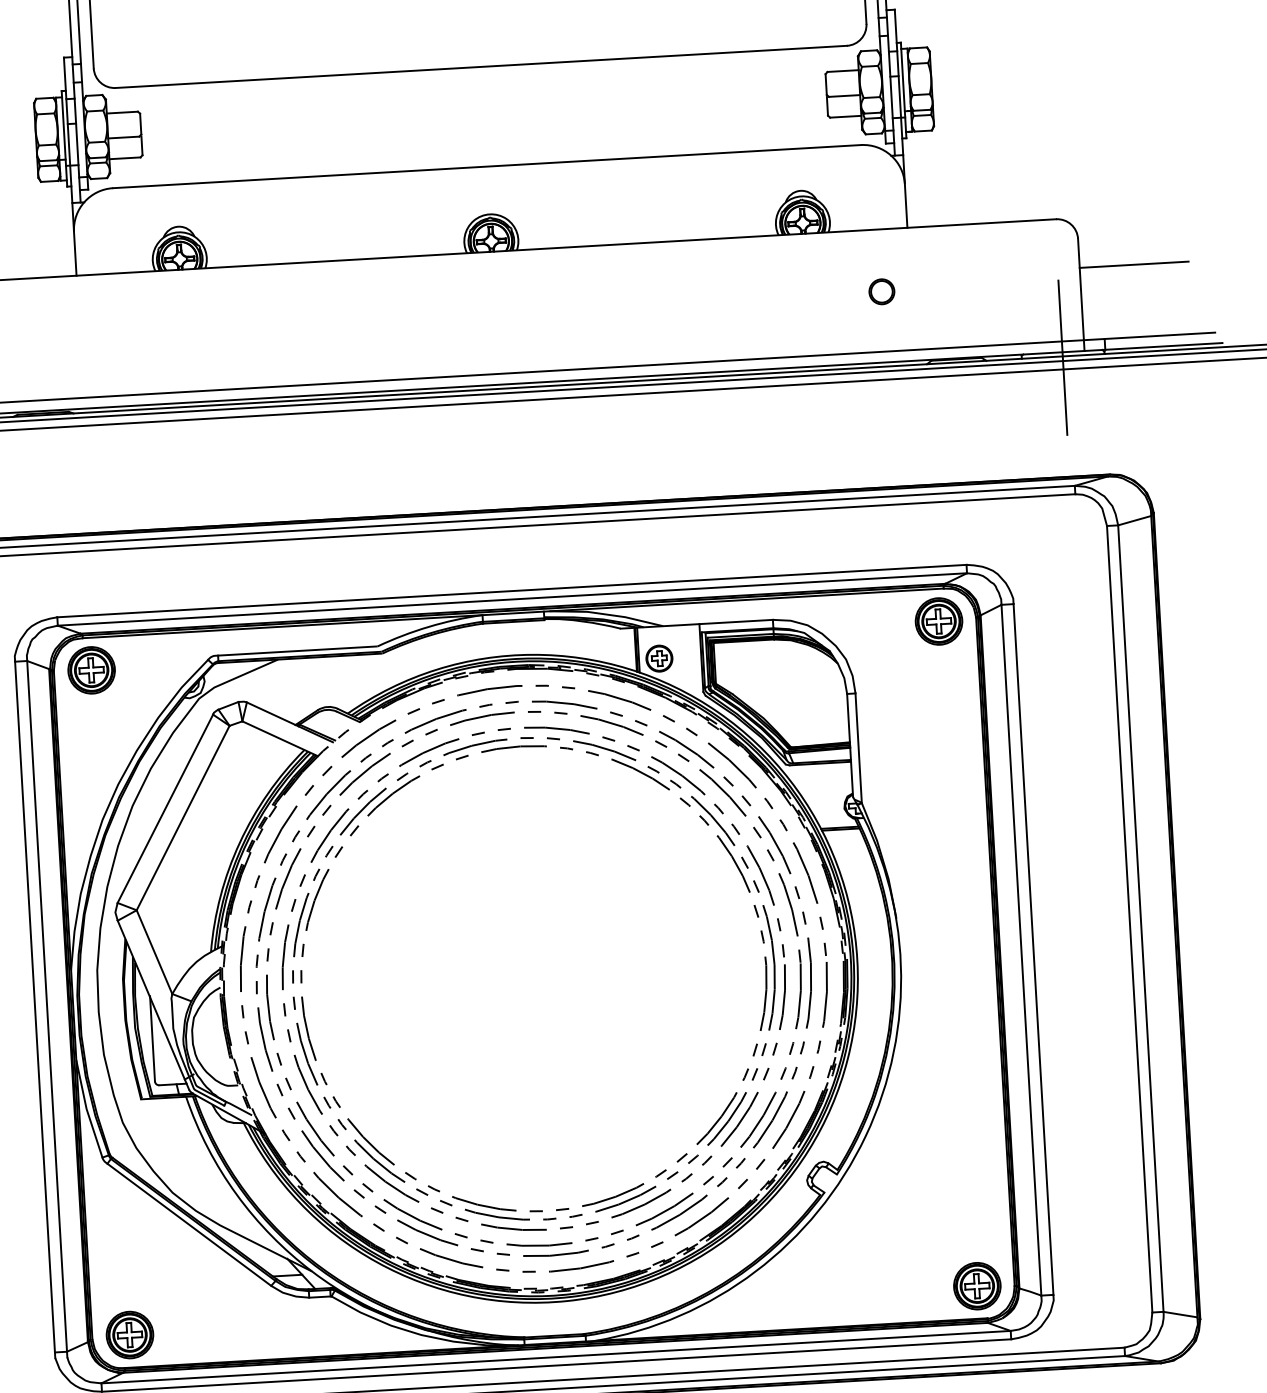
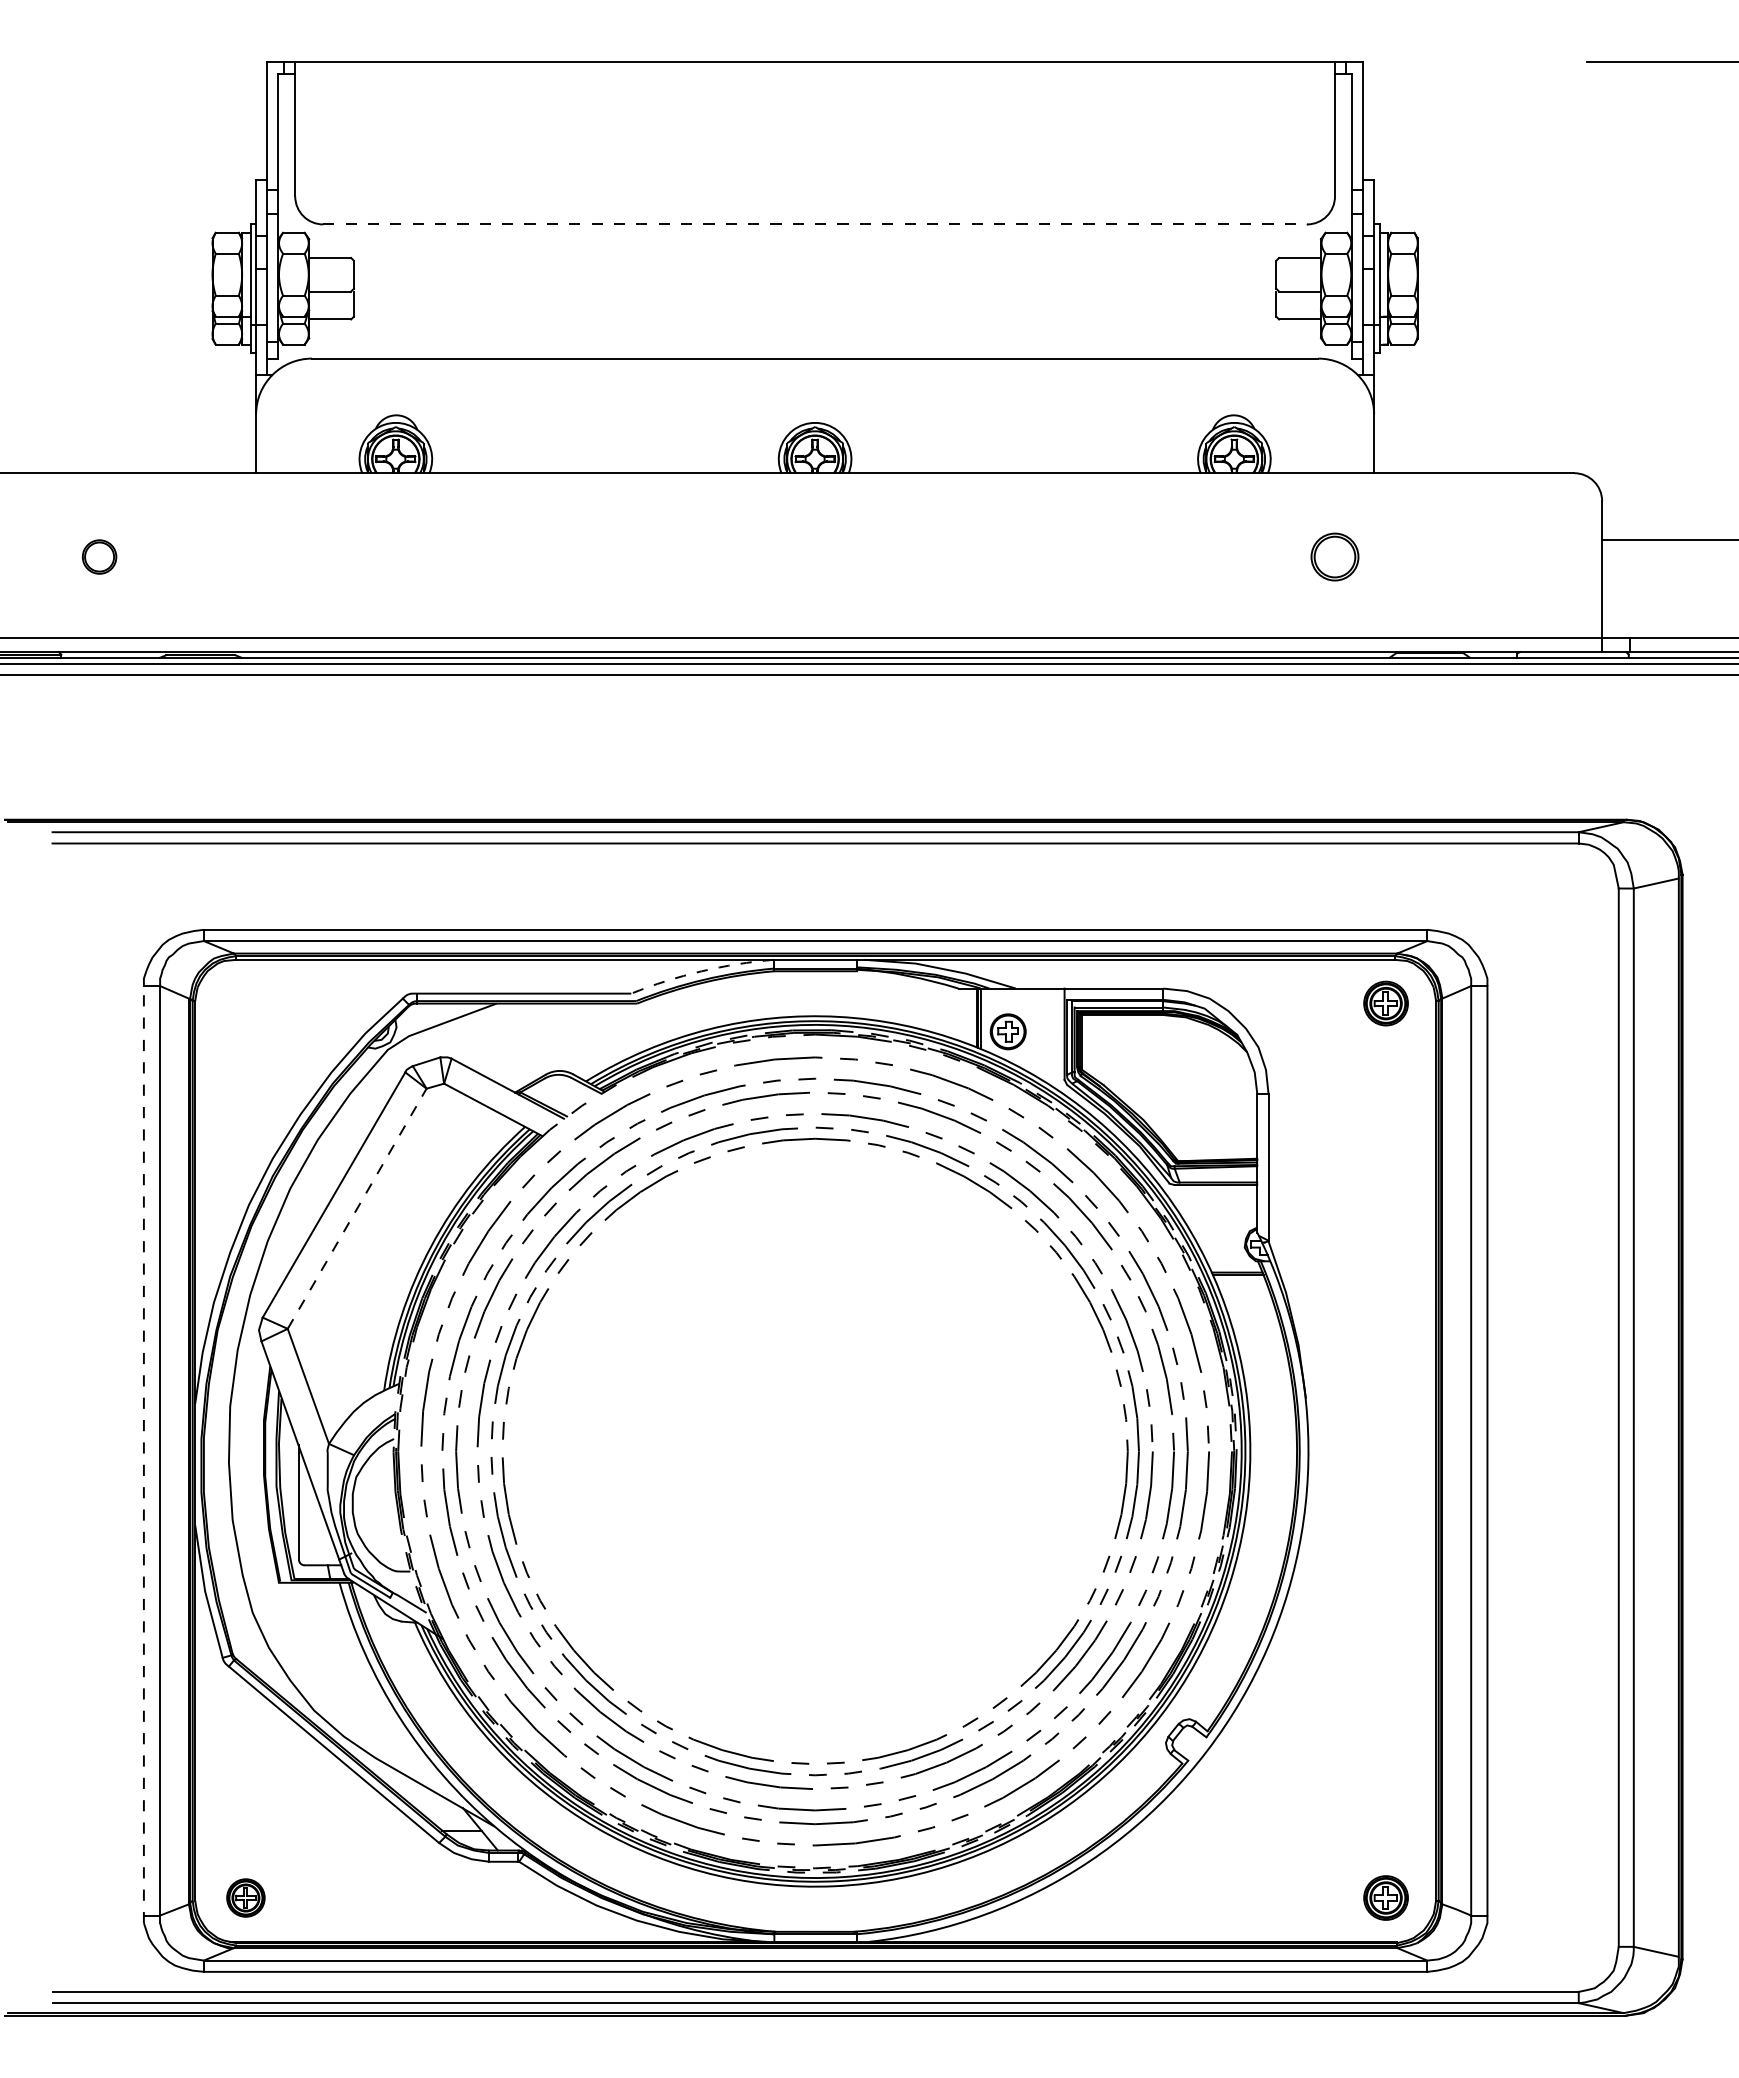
line: (481, 66) -> (815, 224), solid -> dashed
part: (881, 291) -> (1334, 556), size x1.4
line: (1062, 357) -> (1572, 659), removed
part: (938, 621) -> (1385, 1003), size x0.7
arc: (428, 626) -> (701, 971), solid -> dashed
part: (91, 670) -> (245, 1003), removed
line: (183, 817) -> (357, 1208), solid -> dashed
line: (34, 1009) -> (143, 1454), solid -> dashed
part: (976, 1285) -> (1385, 1897), size x0.7
part: (129, 1334) -> (245, 1897), size x0.6

